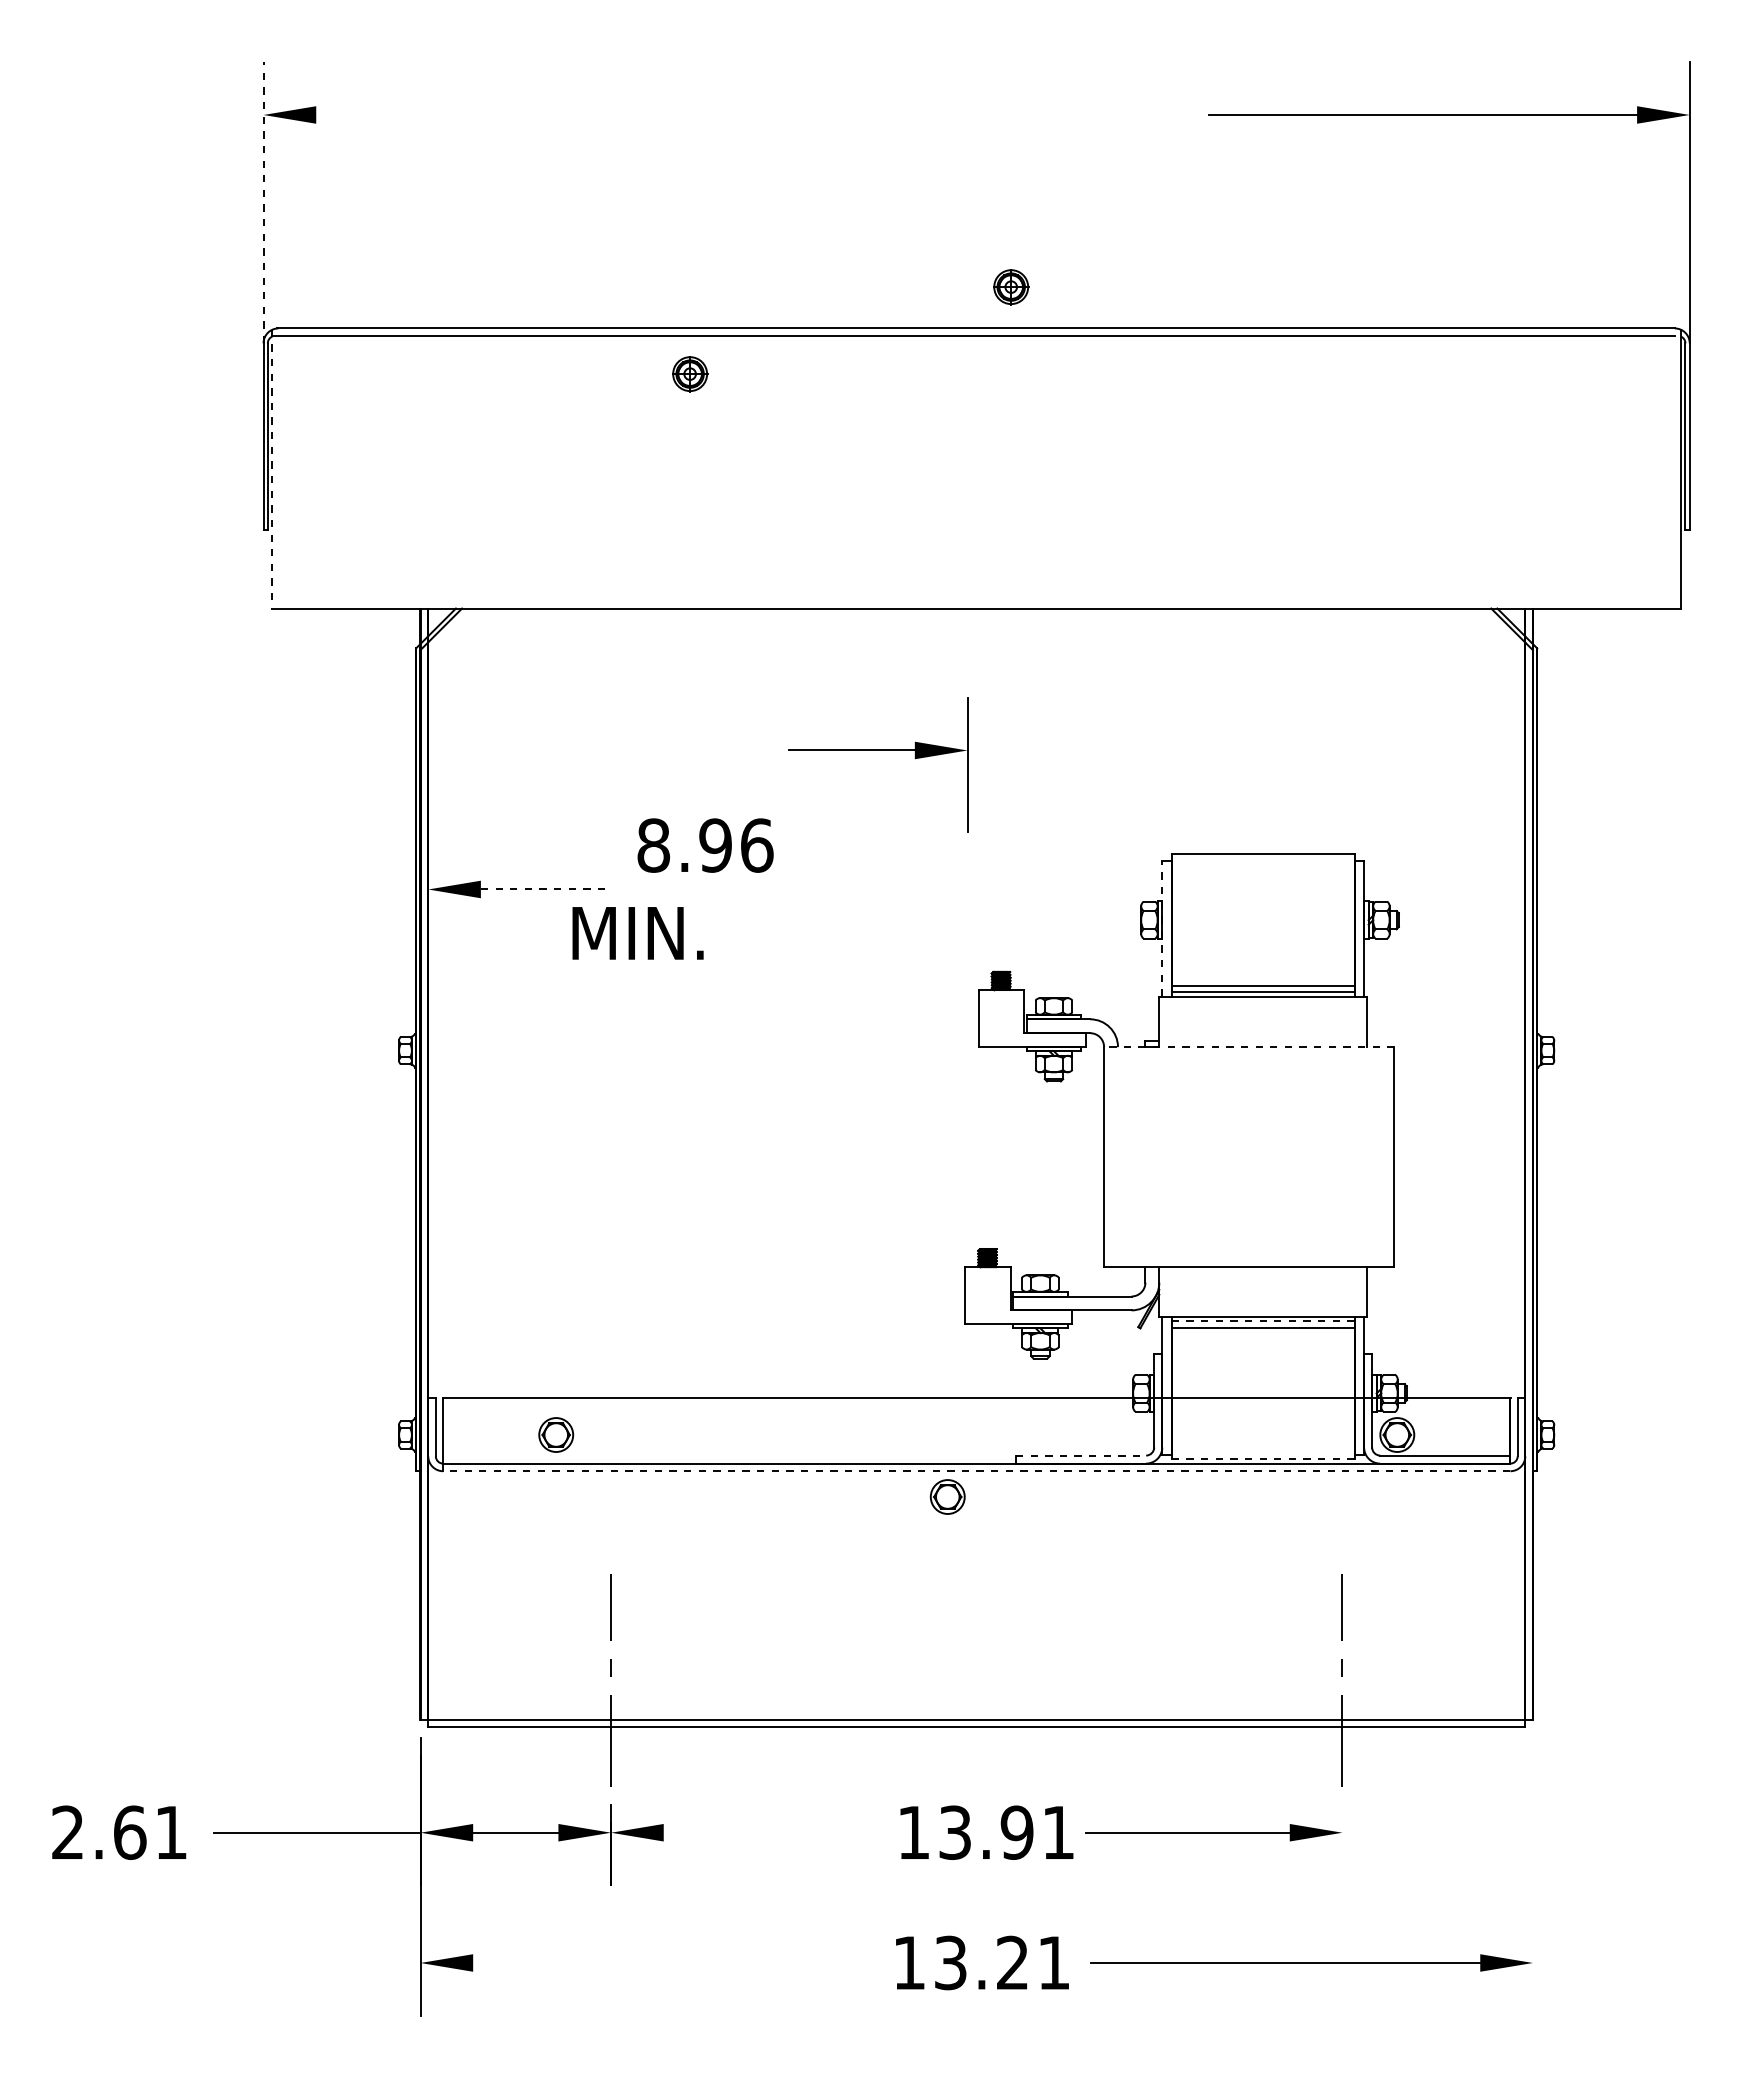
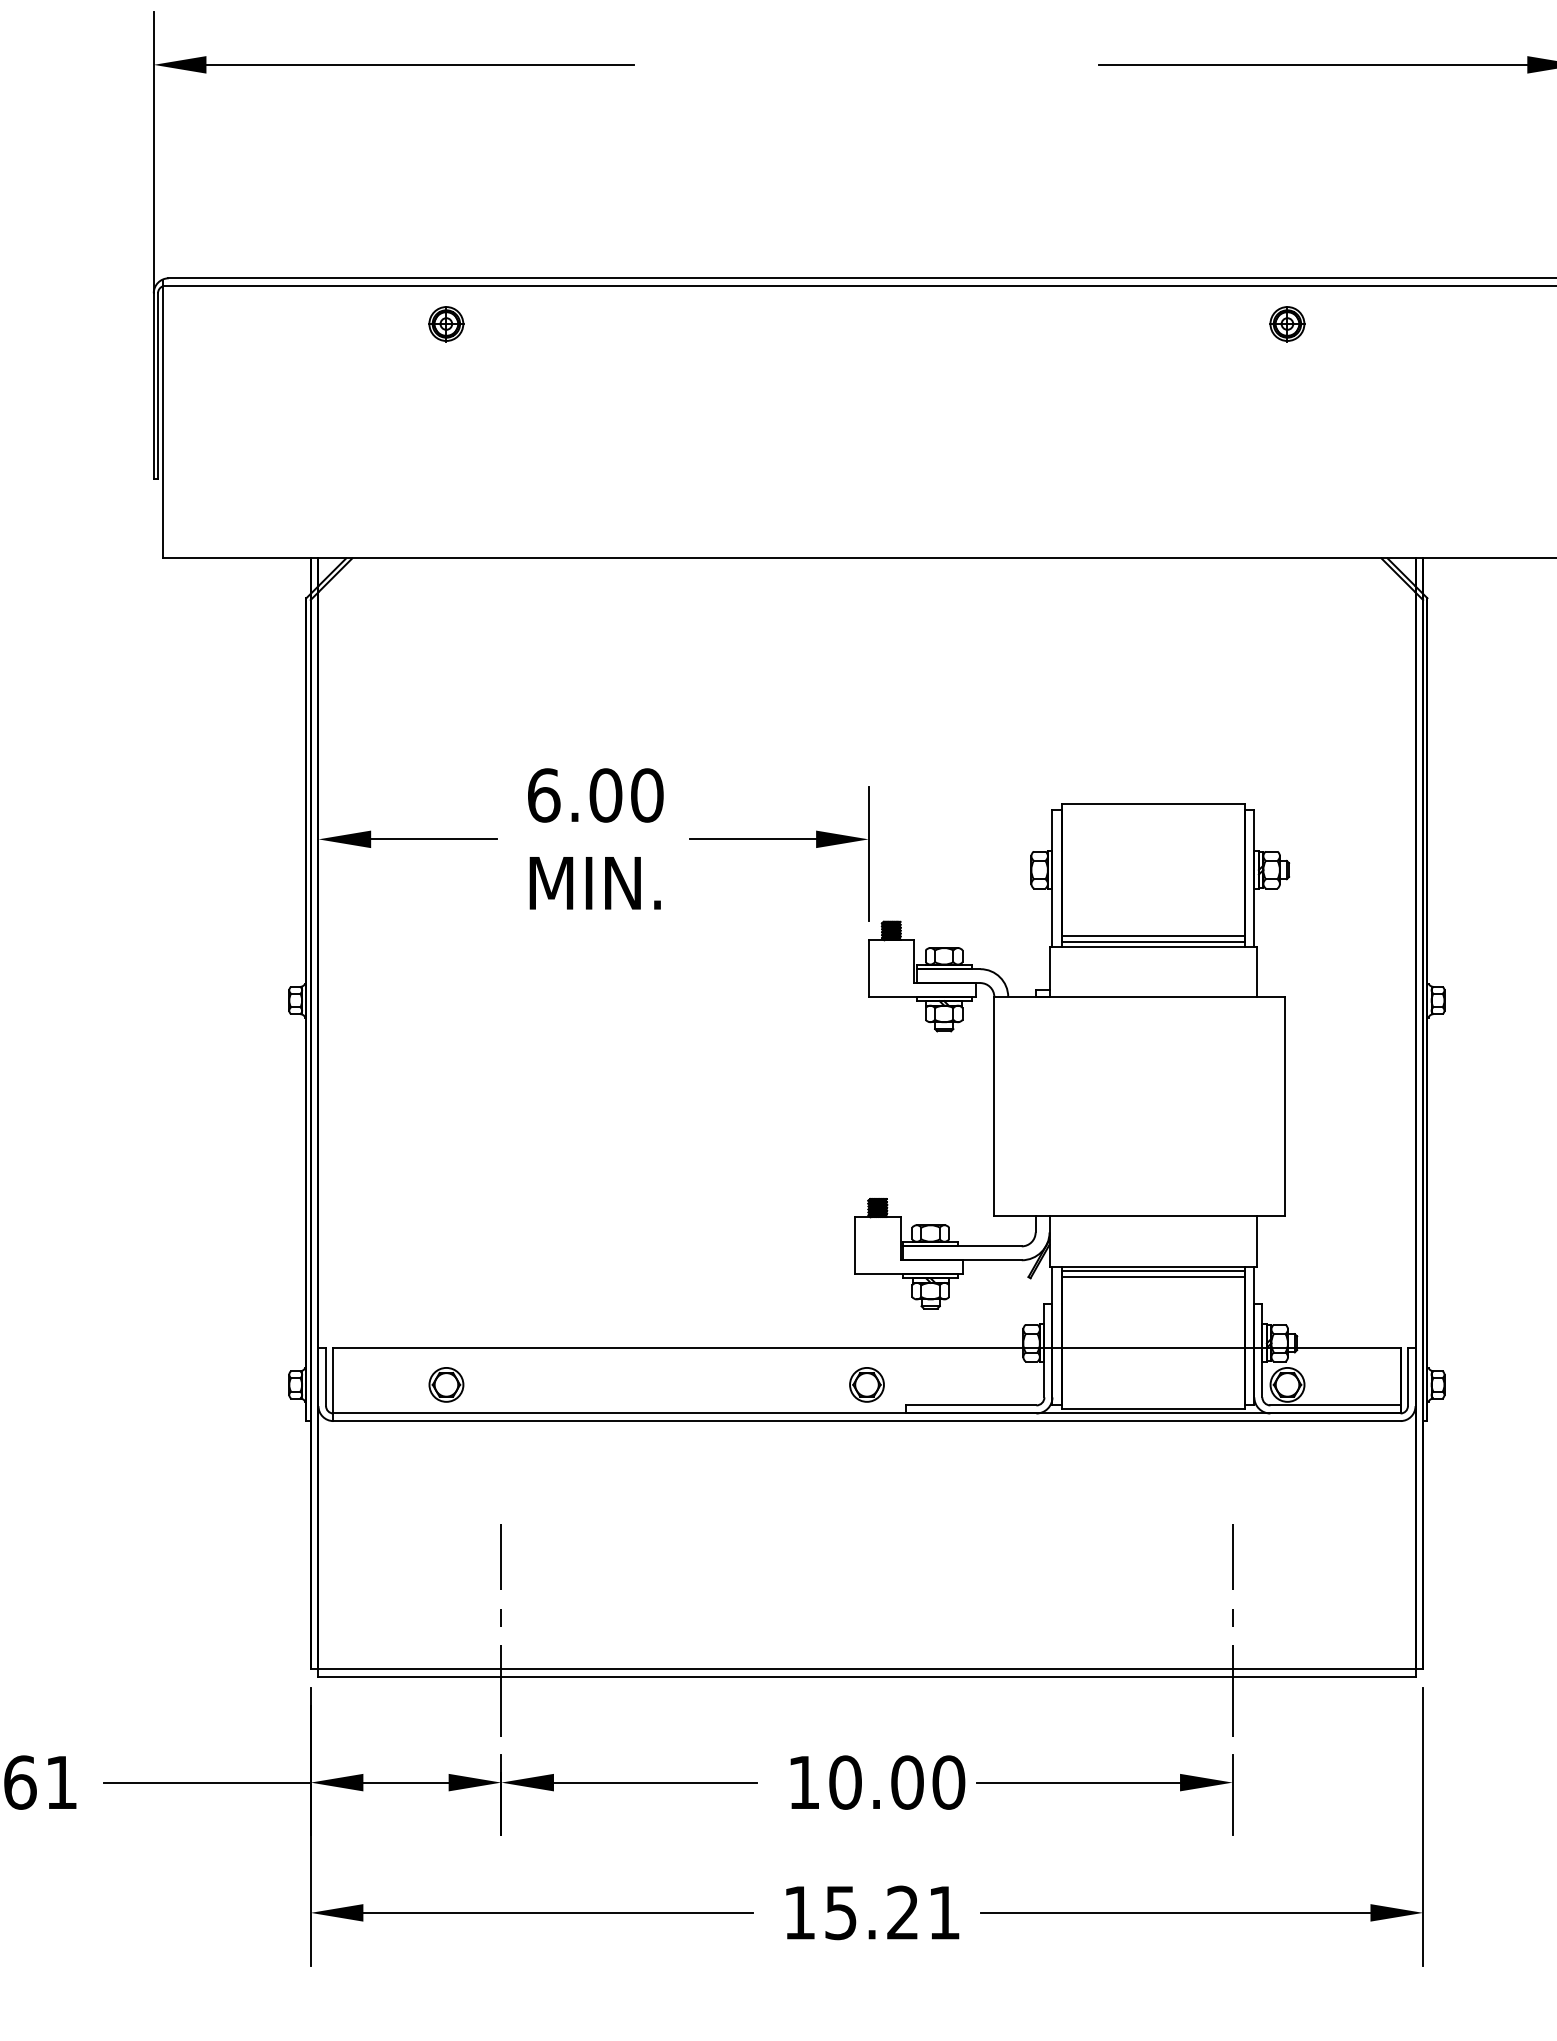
line: (530, 114) -> (420, 64), added
line: (263, 202) -> (153, 152), dashed -> solid
part: (1011, 287) -> (1287, 324), moved
part: (690, 374) -> (446, 324), moved
line: (272, 469) -> (162, 419), dashed -> solid
part: (878, 750) -> (779, 839), moved
text: (705, 845) -> (595, 795), 8.96 -> 6.00
line: (543, 889) -> (433, 839), dashed -> solid
line: (1162, 928) -> (1052, 878), dashed -> solid
text: (637, 933) -> (594, 883), moved
line: (1248, 1047) -> (1138, 997), dashed -> solid
line: (1263, 1321) -> (1153, 1271), dashed -> solid
line: (1081, 1455) -> (971, 1405), dashed -> solid
line: (1262, 1459) -> (1152, 1409), dashed -> solid
line: (976, 1471) -> (866, 1421), dashed -> solid
part: (947, 1496) -> (866, 1384), moved
line: (765, 1832) -> (655, 1782), added
text: (1006, 1832) -> (896, 1782), 13.91 -> 10.00
line: (1342, 1845) -> (1232, 1795), added
line: (1532, 1876) -> (1422, 1826), added
text: (950, 1962) -> (840, 1912), 13.21 -> 15.21
line: (667, 1963) -> (557, 1913), added

